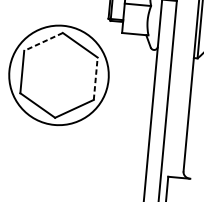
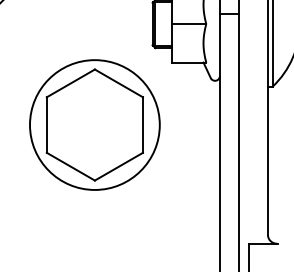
line: (43, 41) -> (70, 83), dashed -> solid
line: (95, 79) -> (142, 125), dashed -> solid

